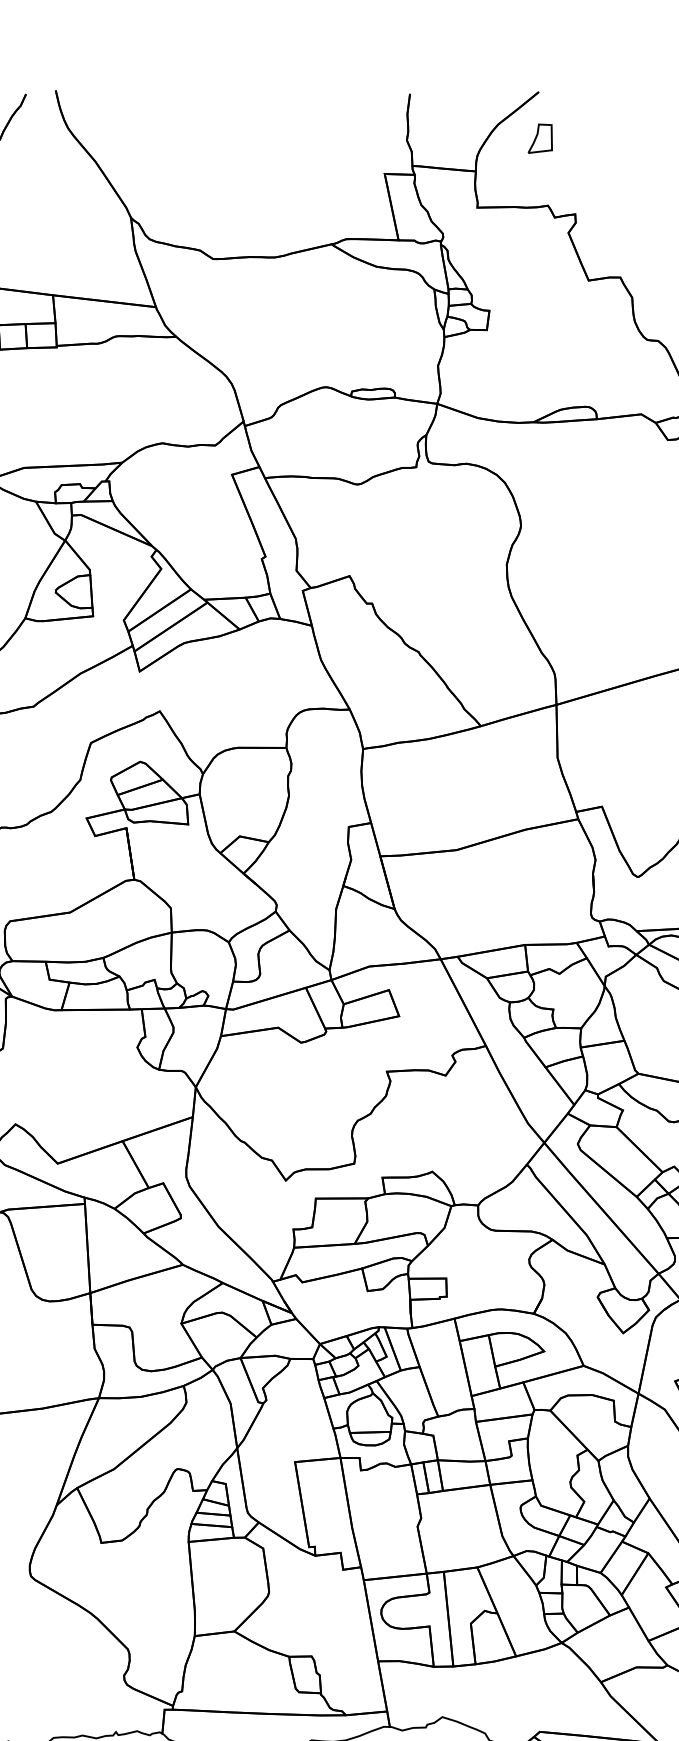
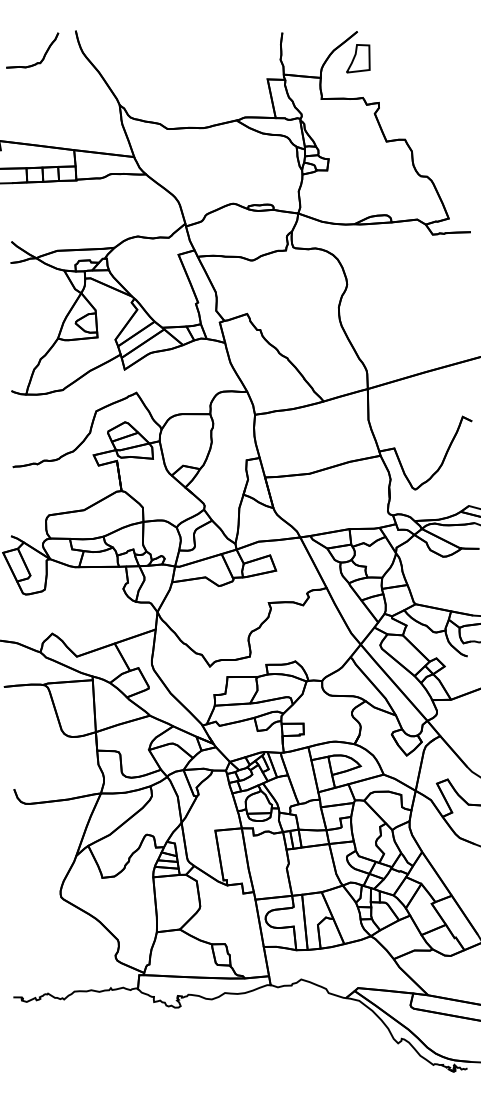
part: (540, 138) -> (358, 58), size x1.67

